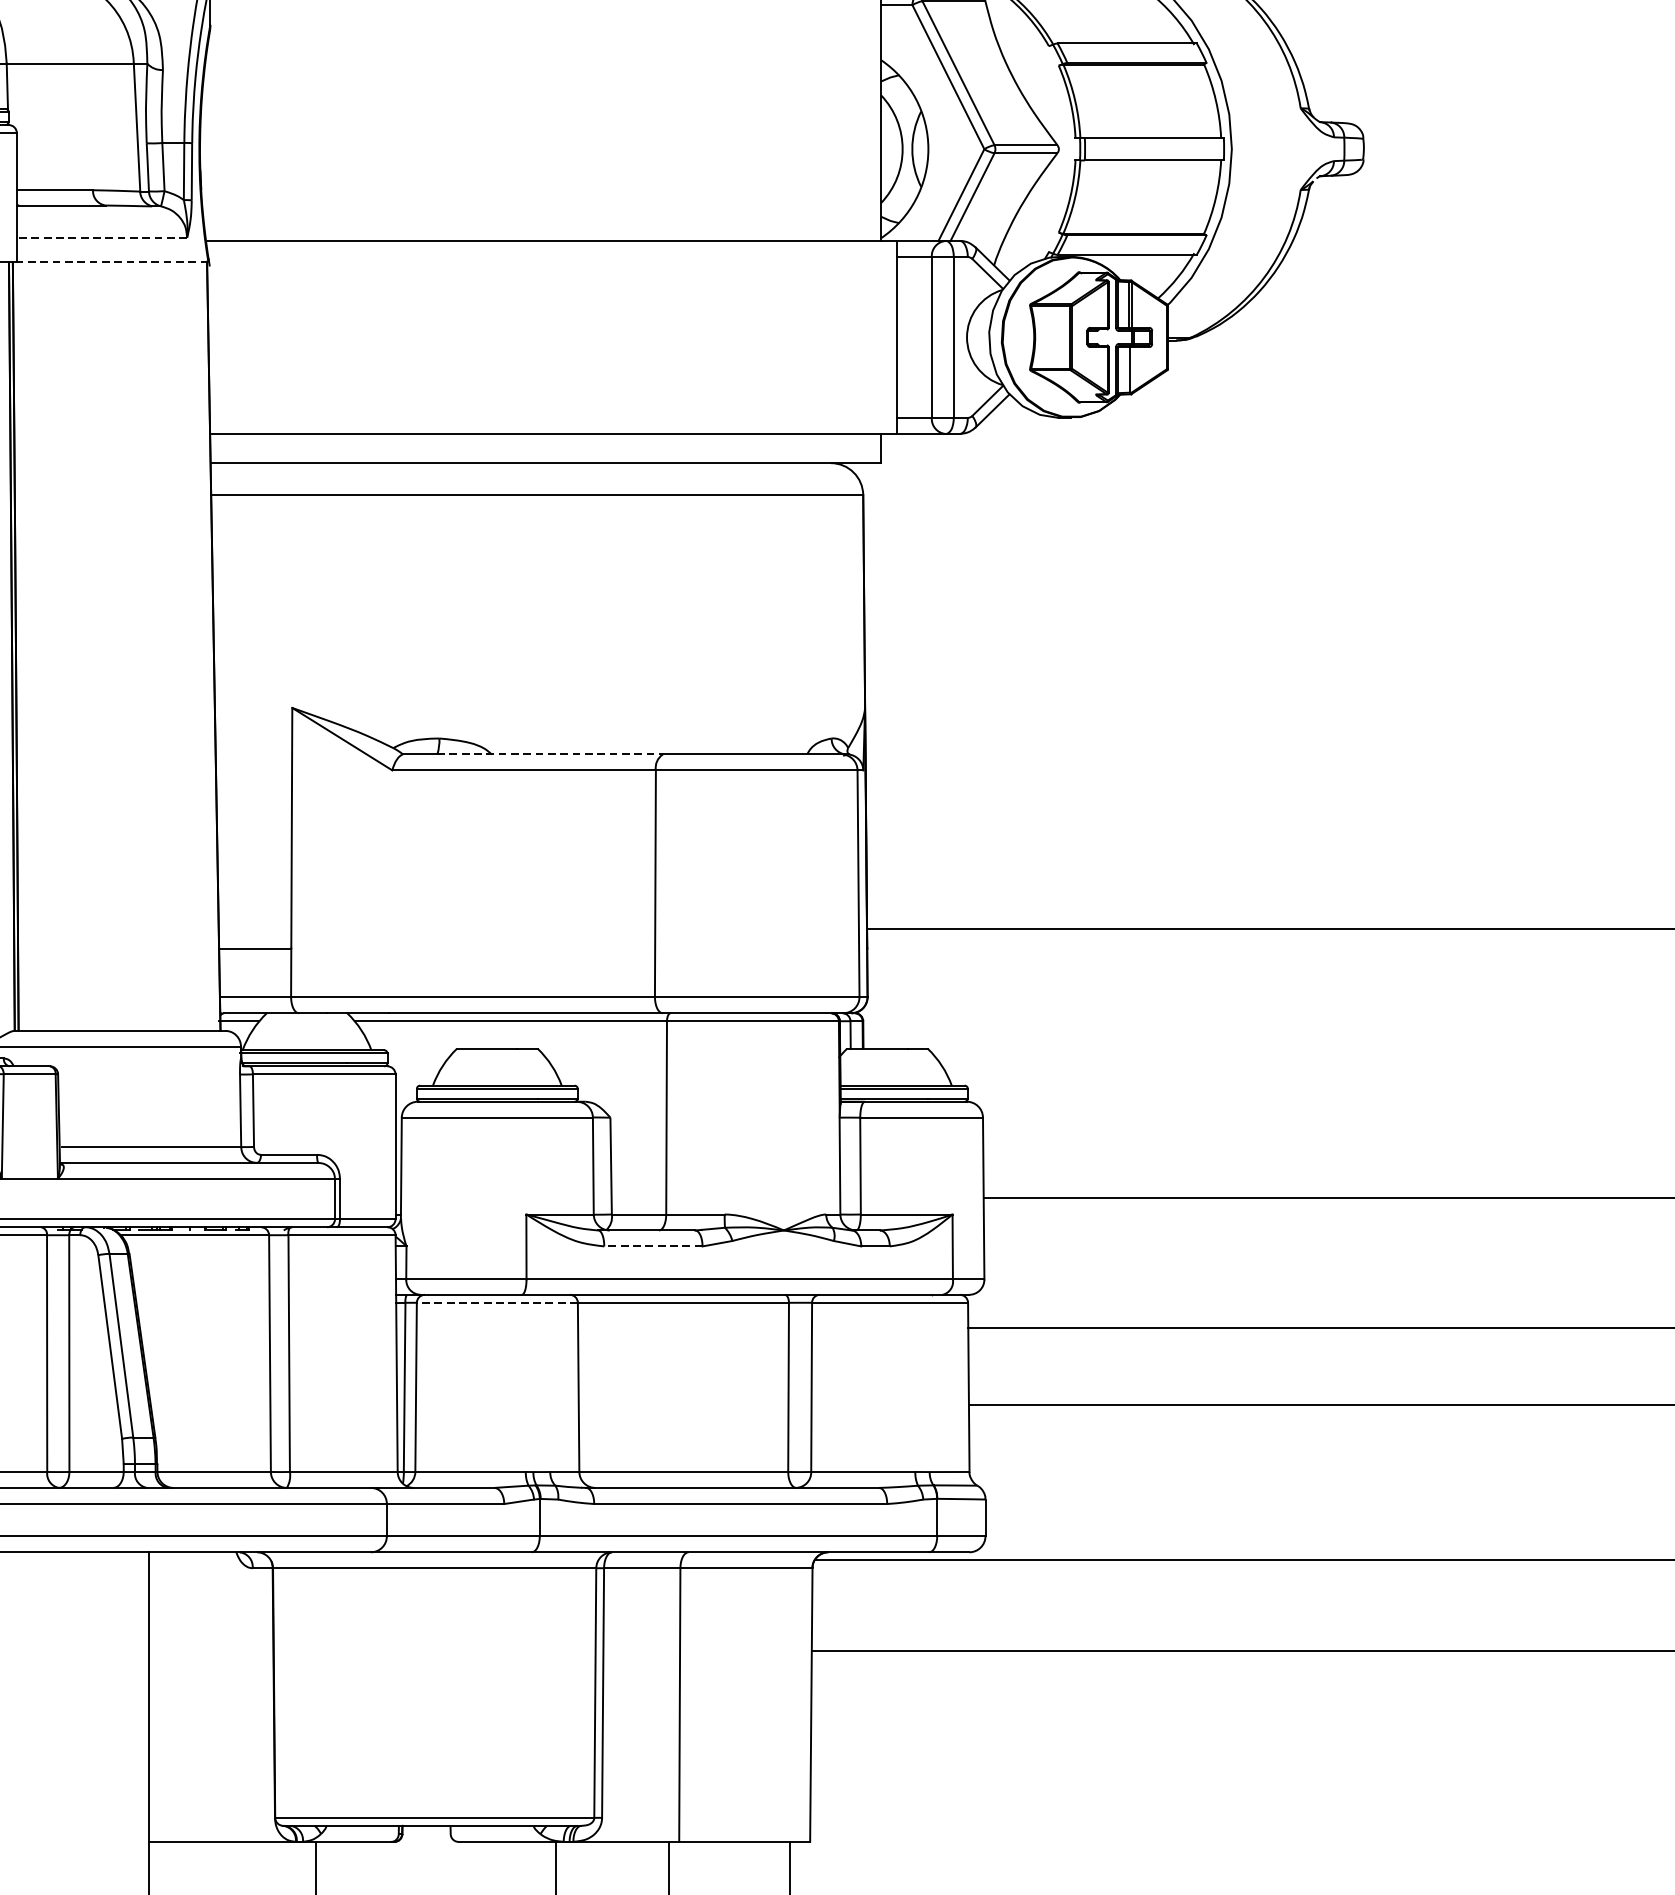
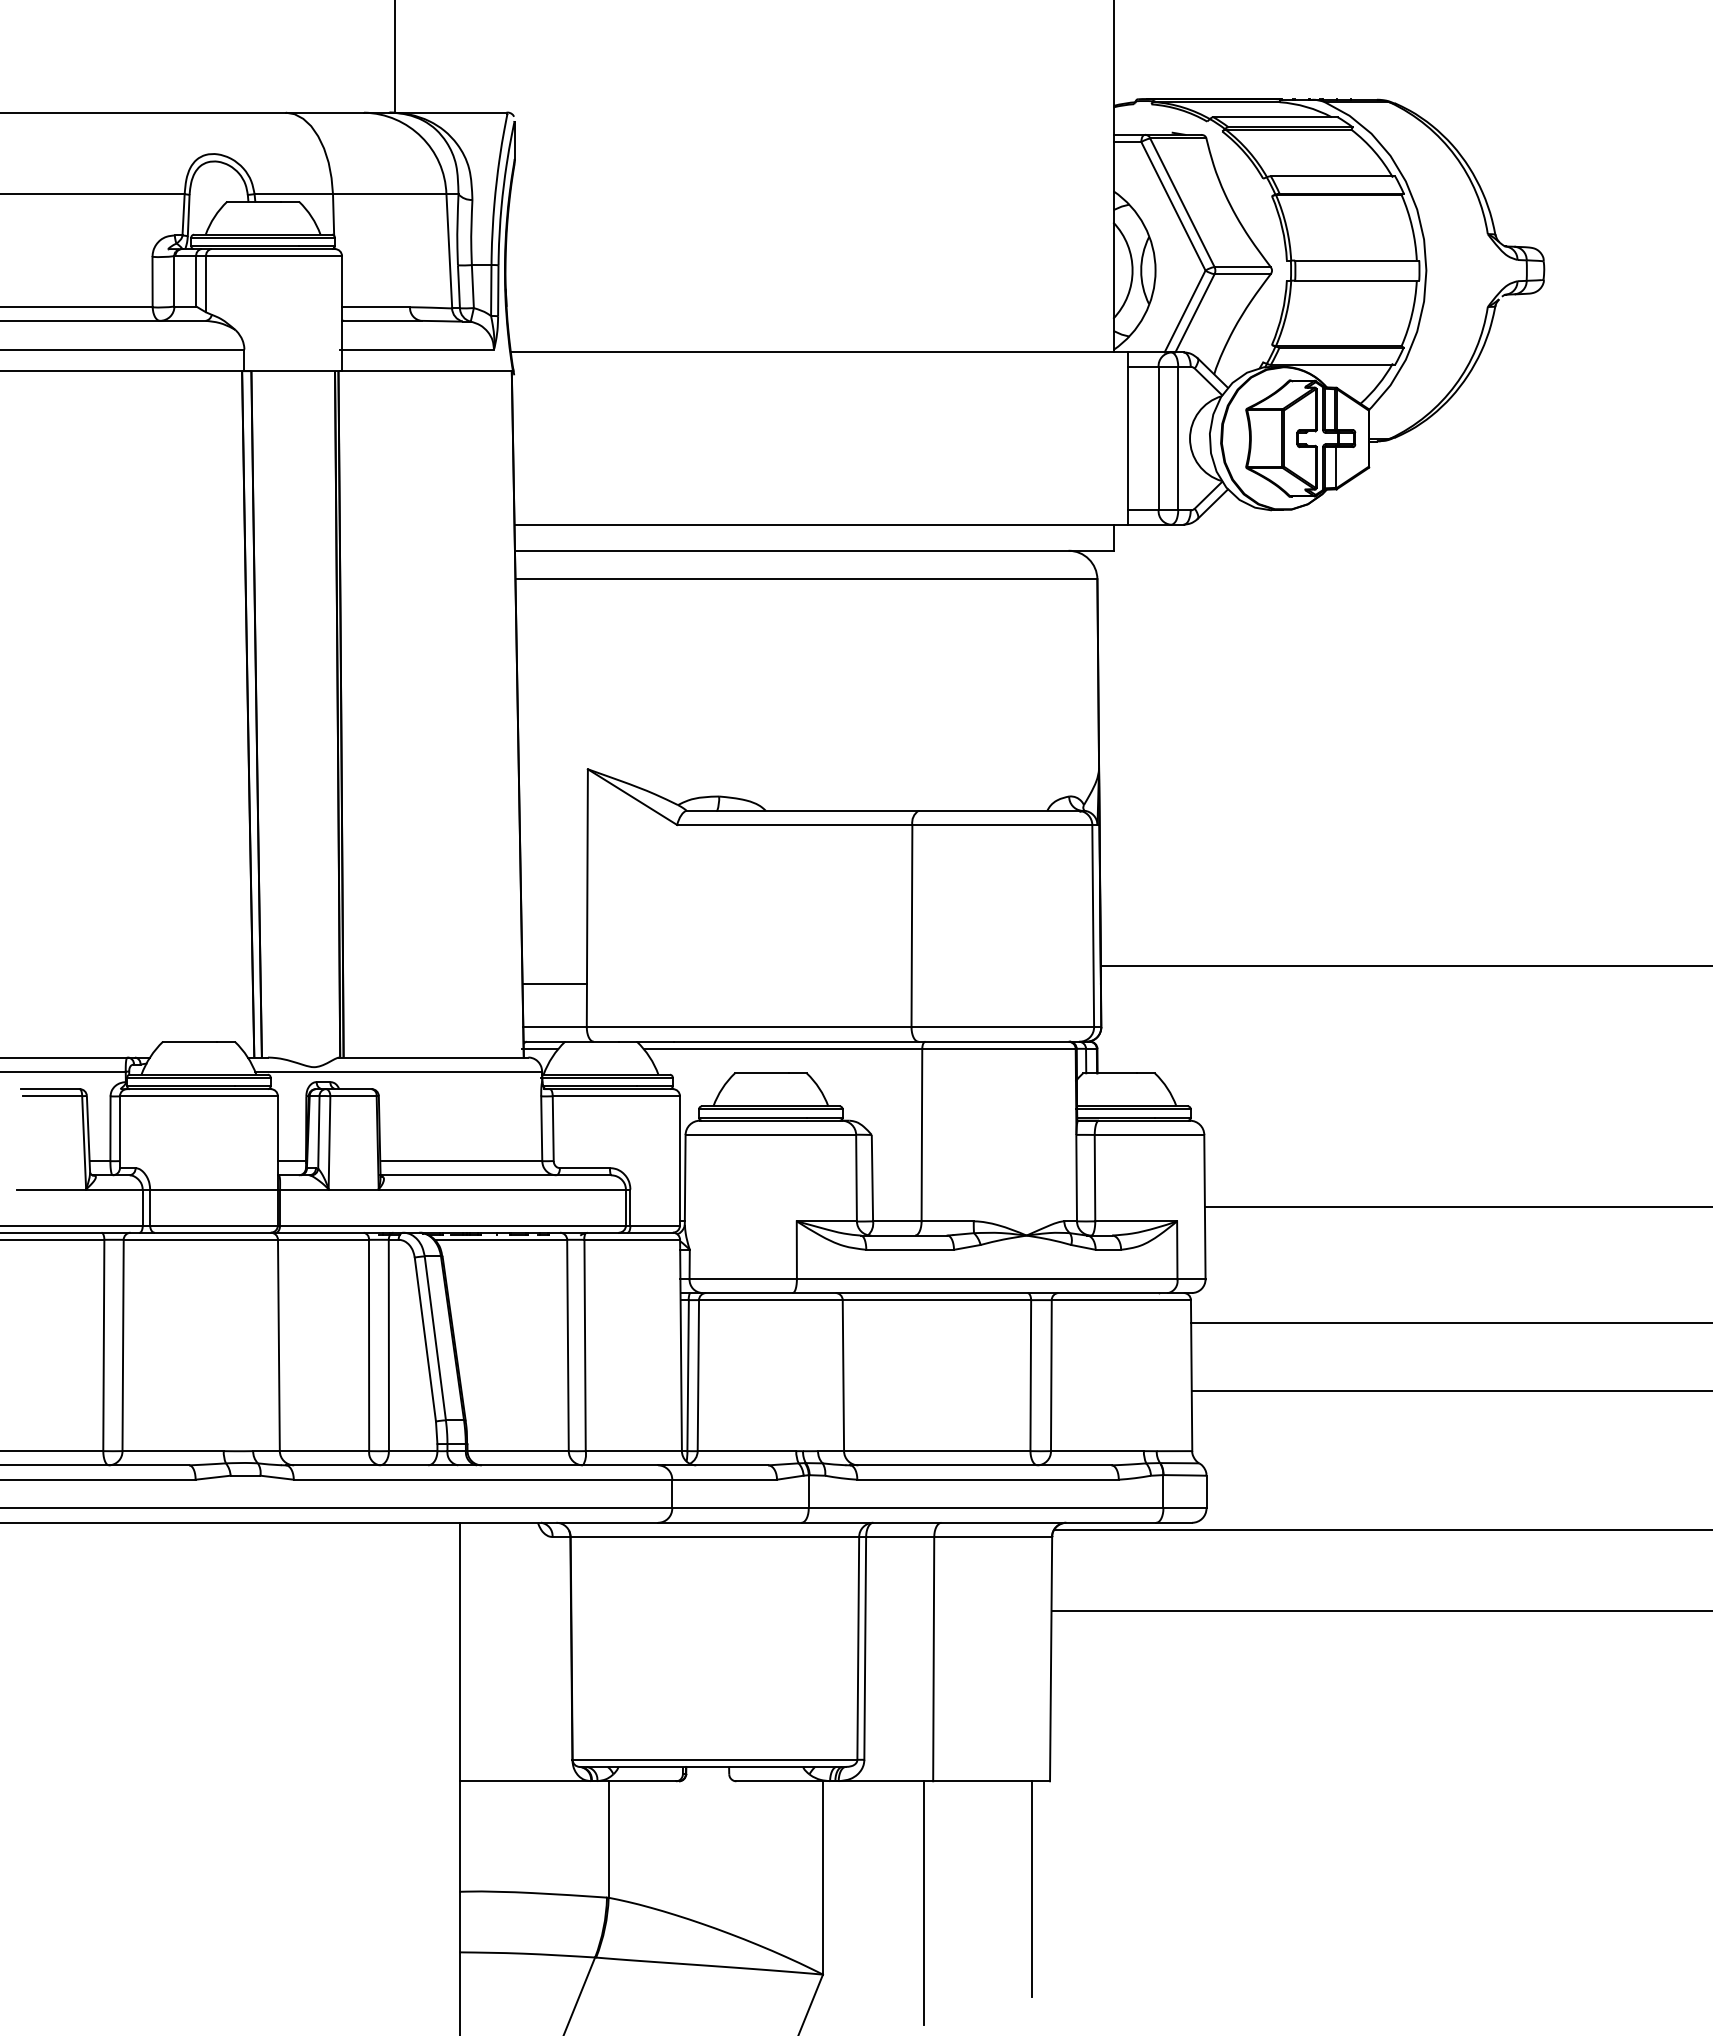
line: (101, 237) -> (417, 349), dashed -> solid
line: (111, 262) -> (426, 371), dashed -> solid
line: (549, 754) -> (817, 810), dashed -> solid
line: (653, 1246) -> (910, 1249), dashed -> solid
line: (496, 1303) -> (770, 1300), dashed -> solid

